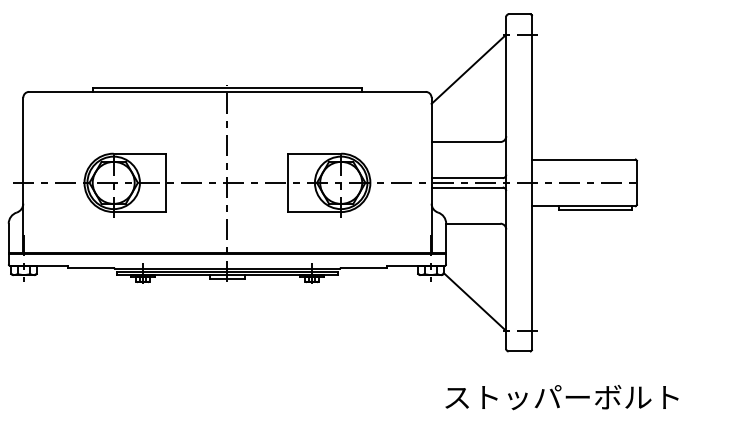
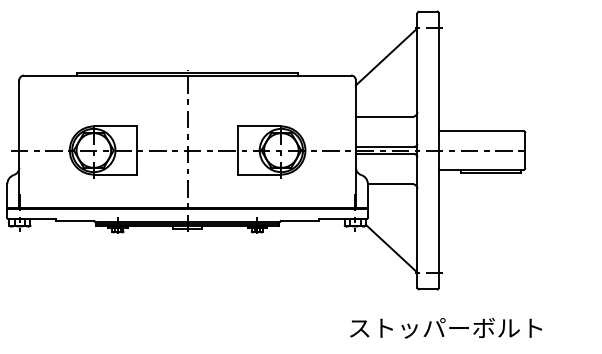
text: (561, 397) -> (445, 328), moved

